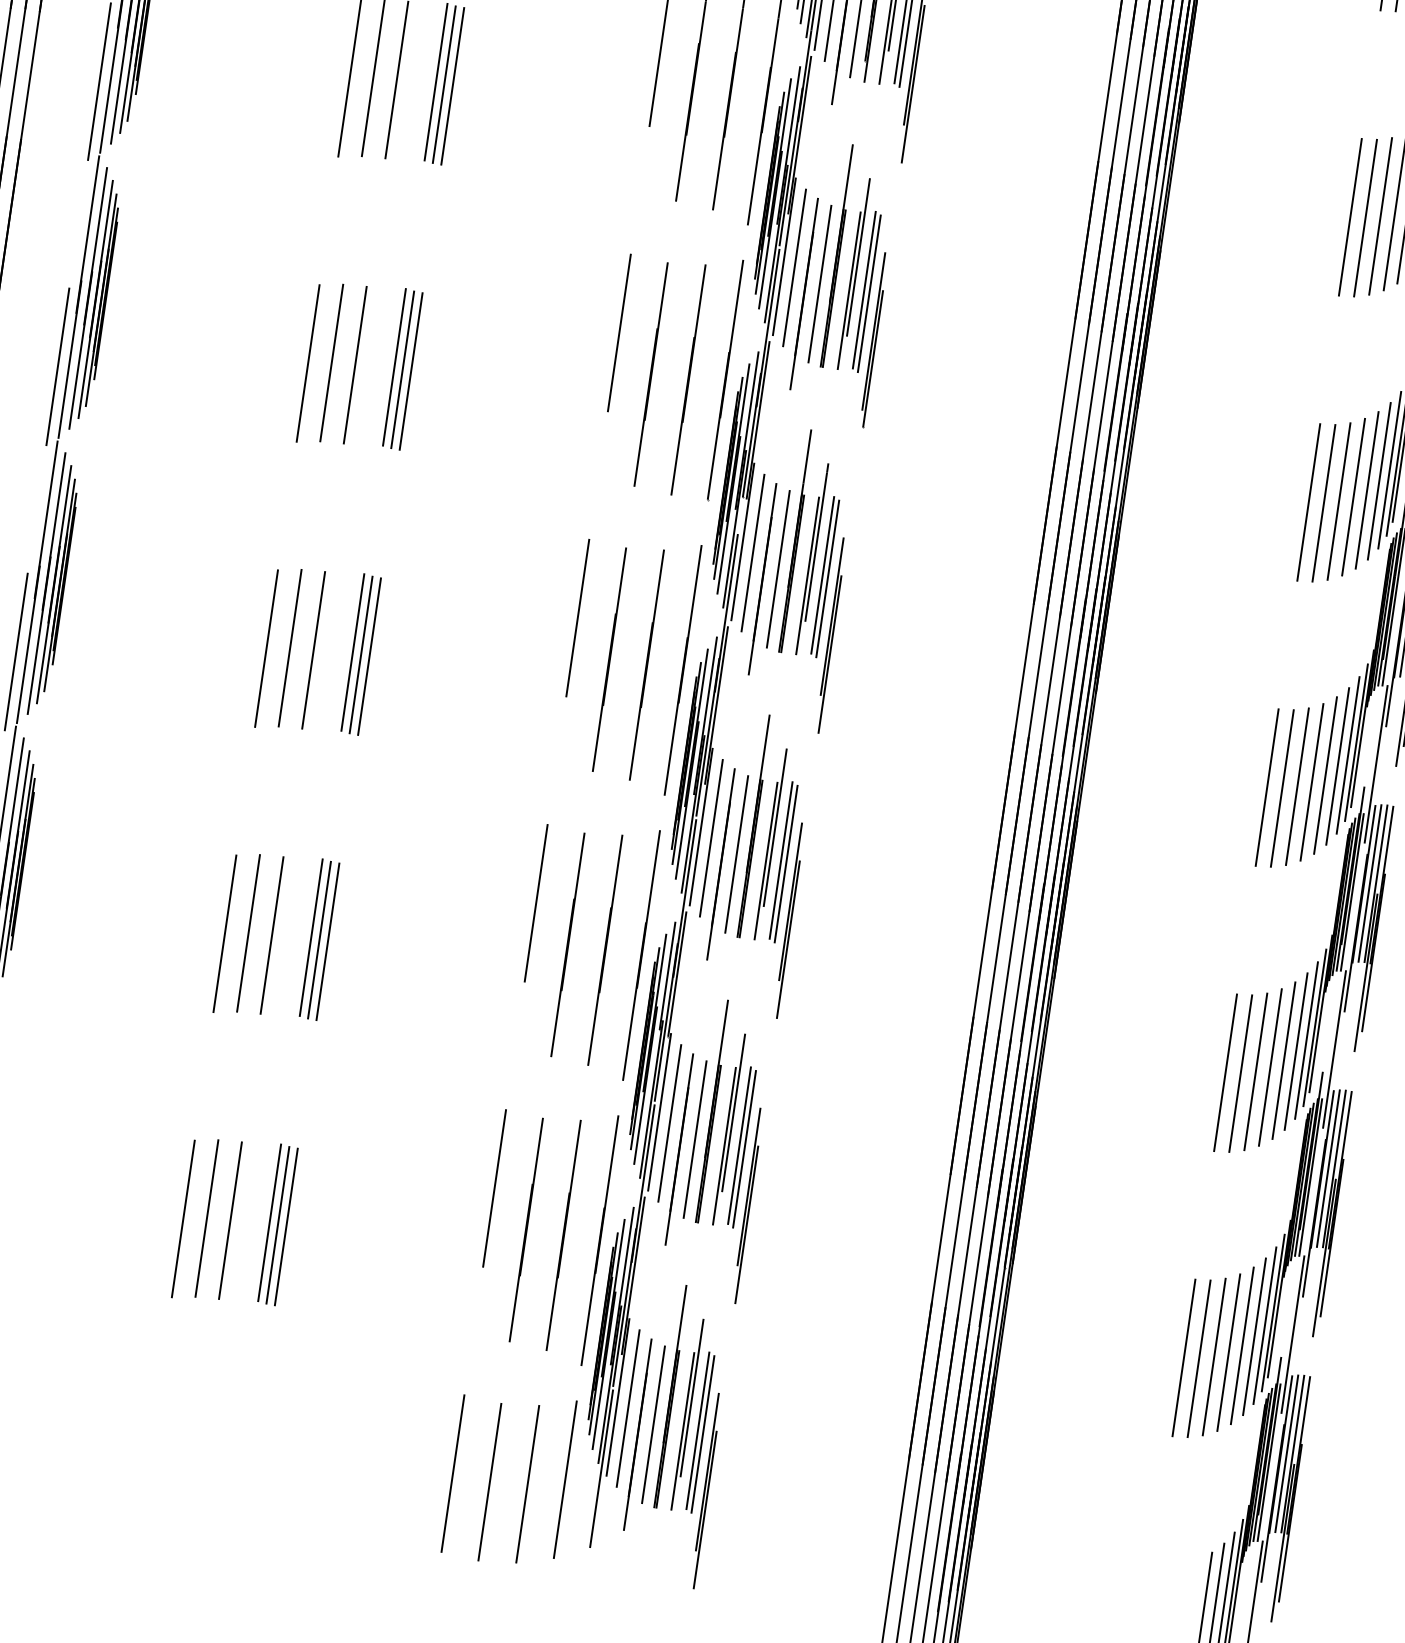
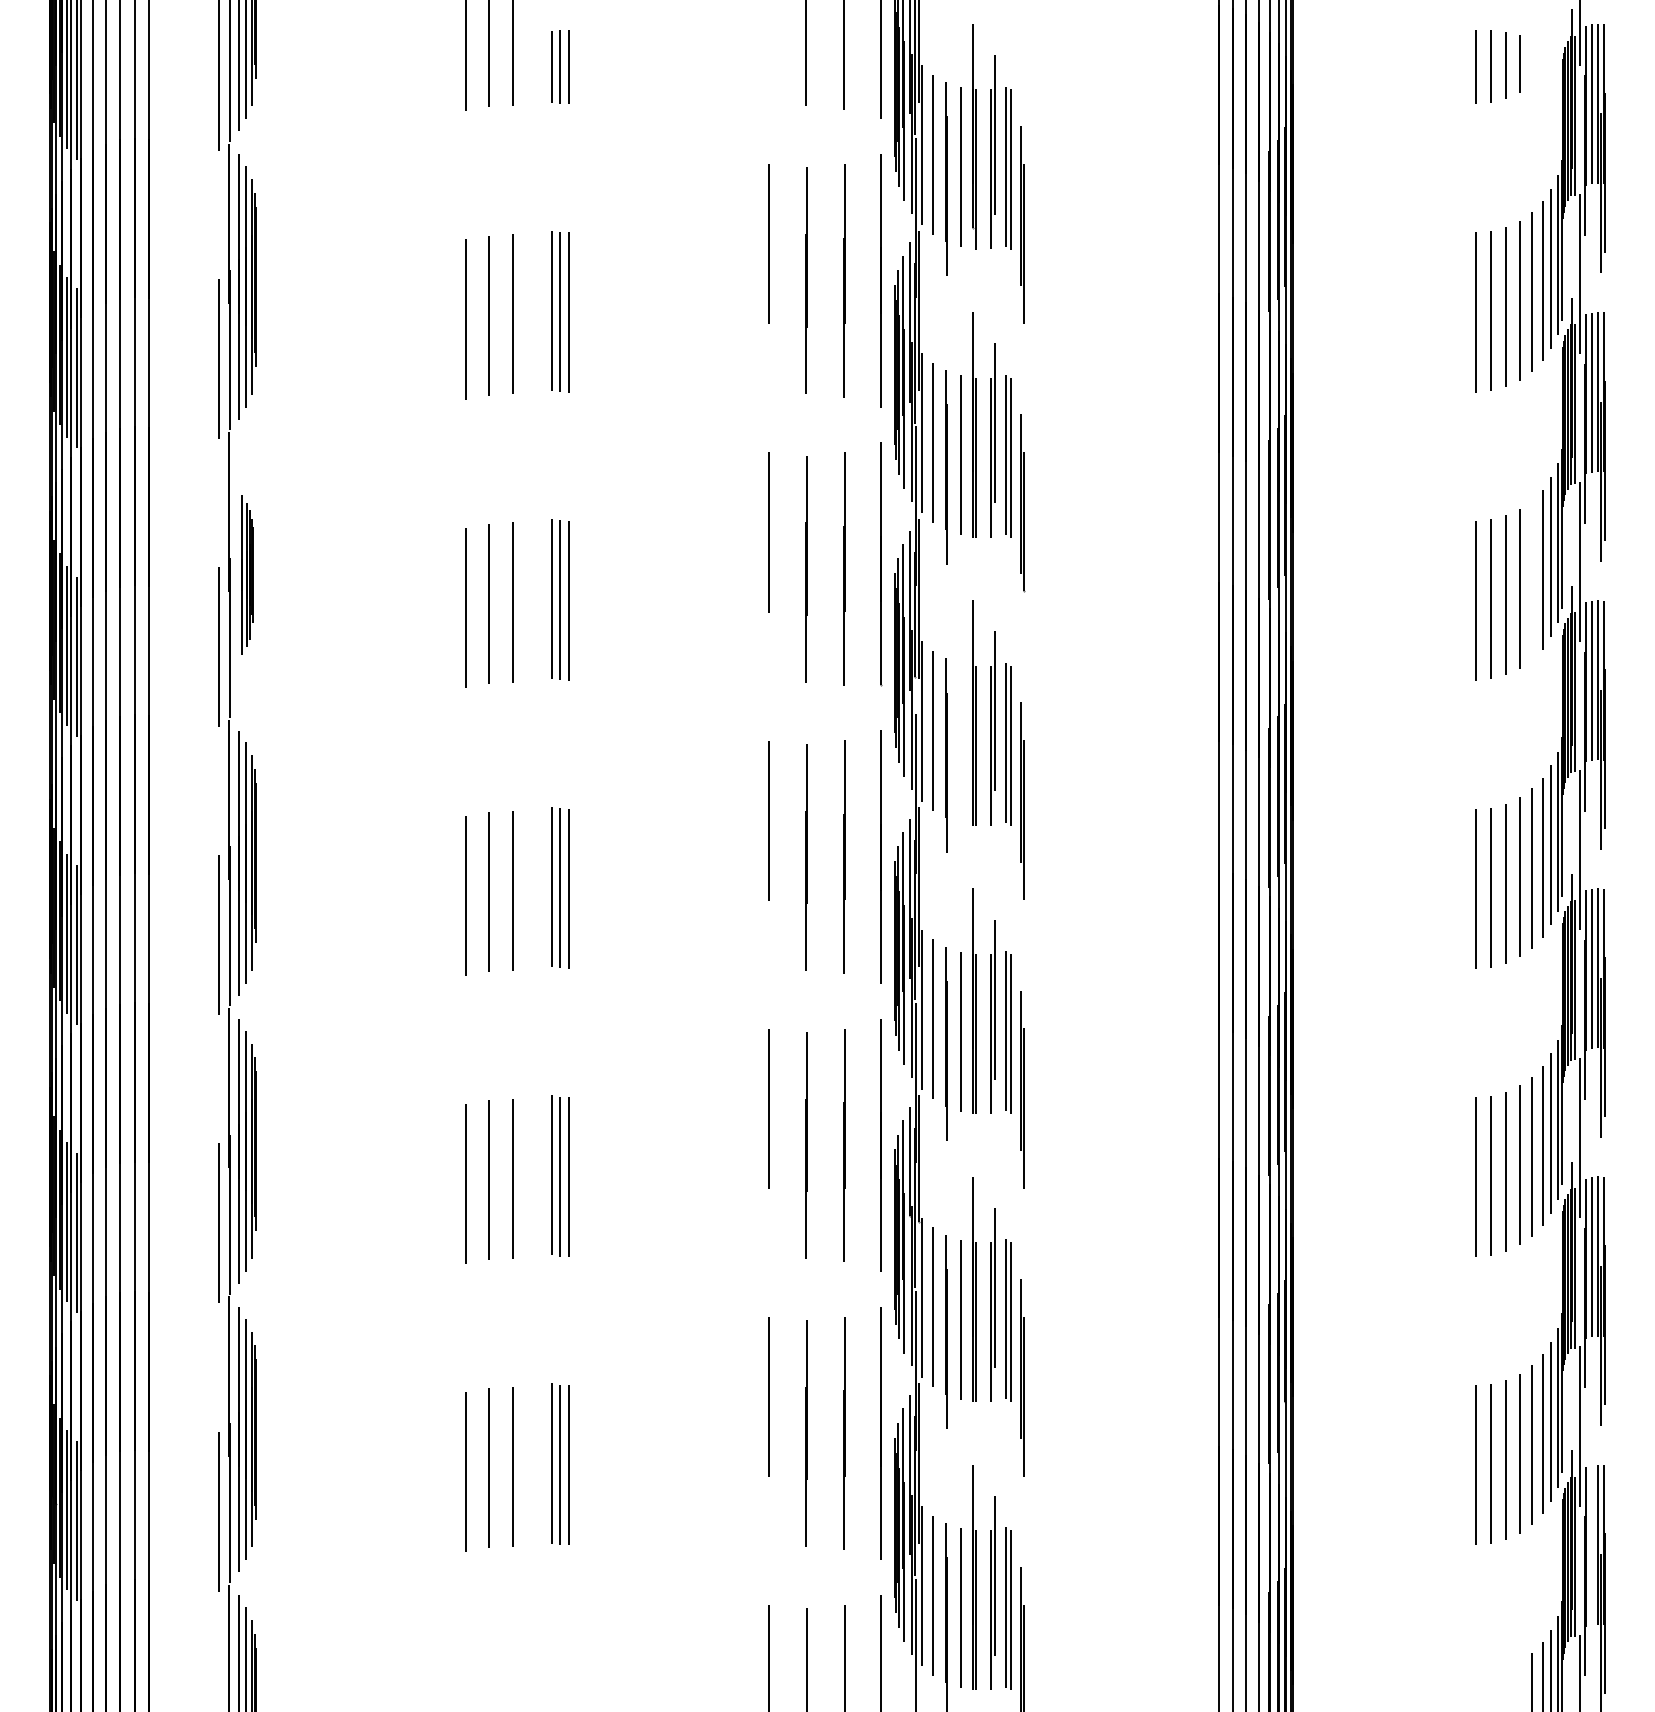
part: (96, 299) -> (247, 574), size x0.6
line: (1366, 489) -> (1531, 579), removed
line: (778, 569) -> (960, 743), removed
line: (1286, 1454) -> (1591, 1545), removed

